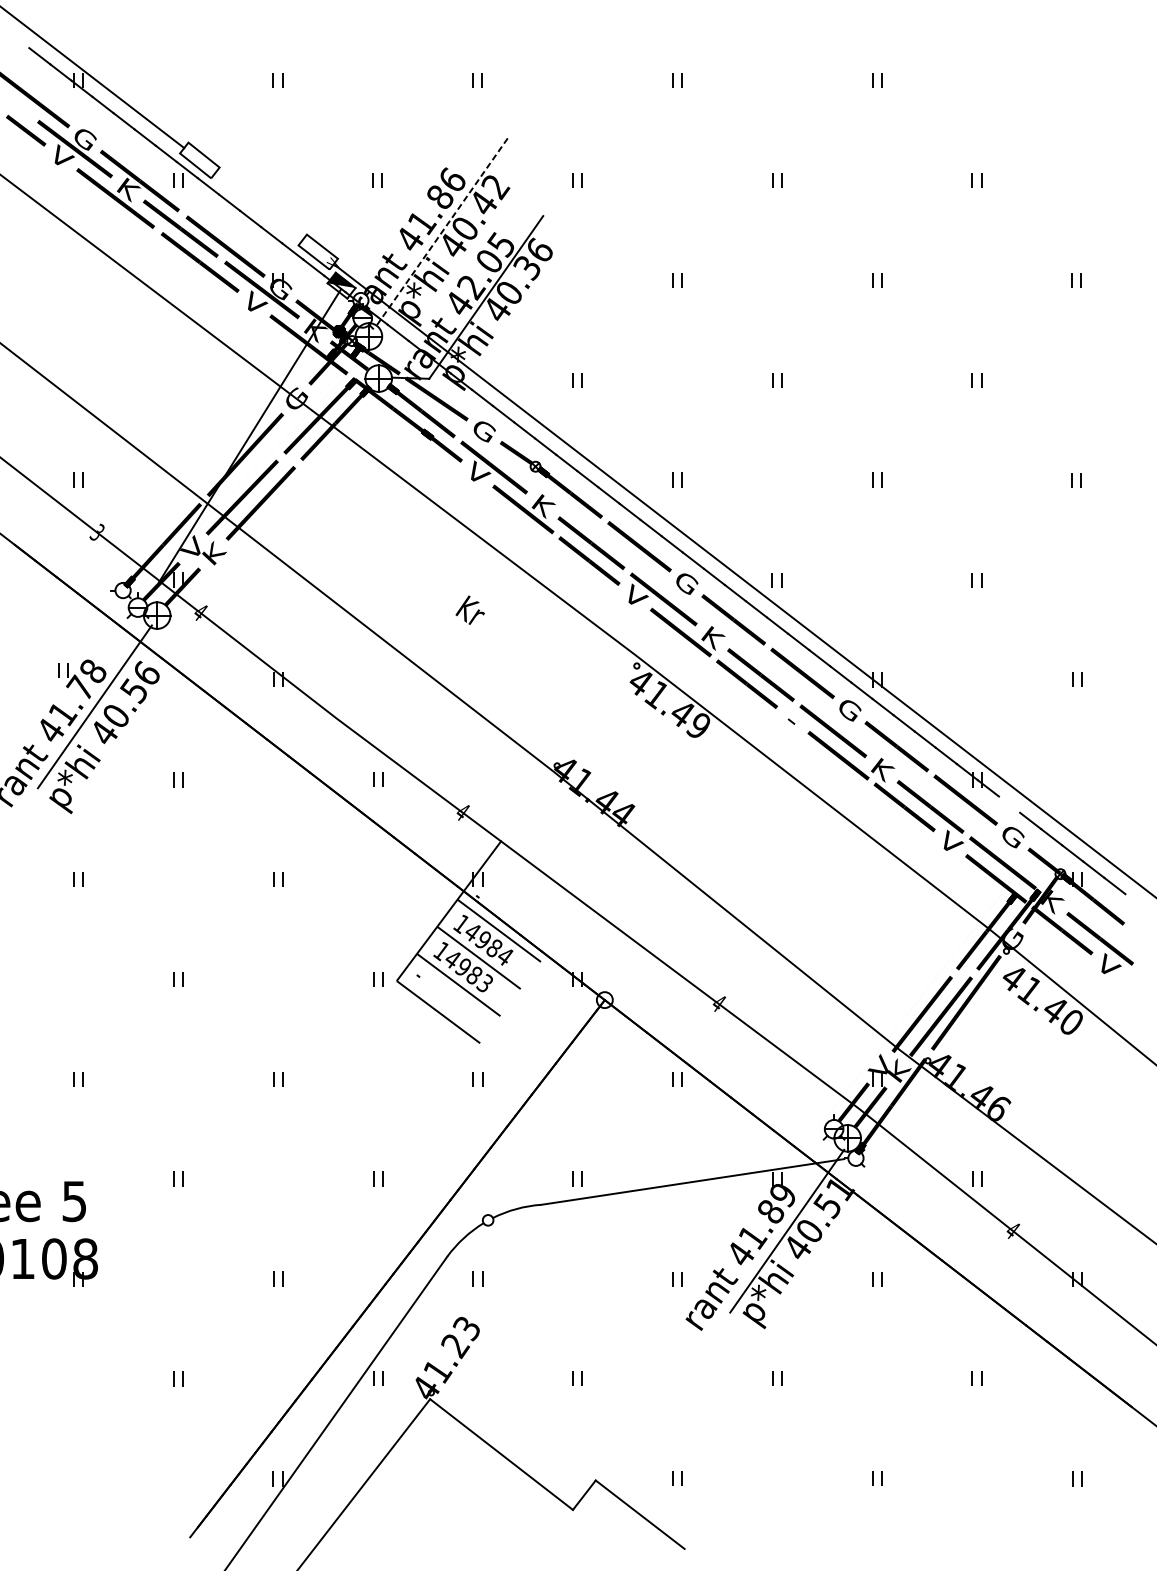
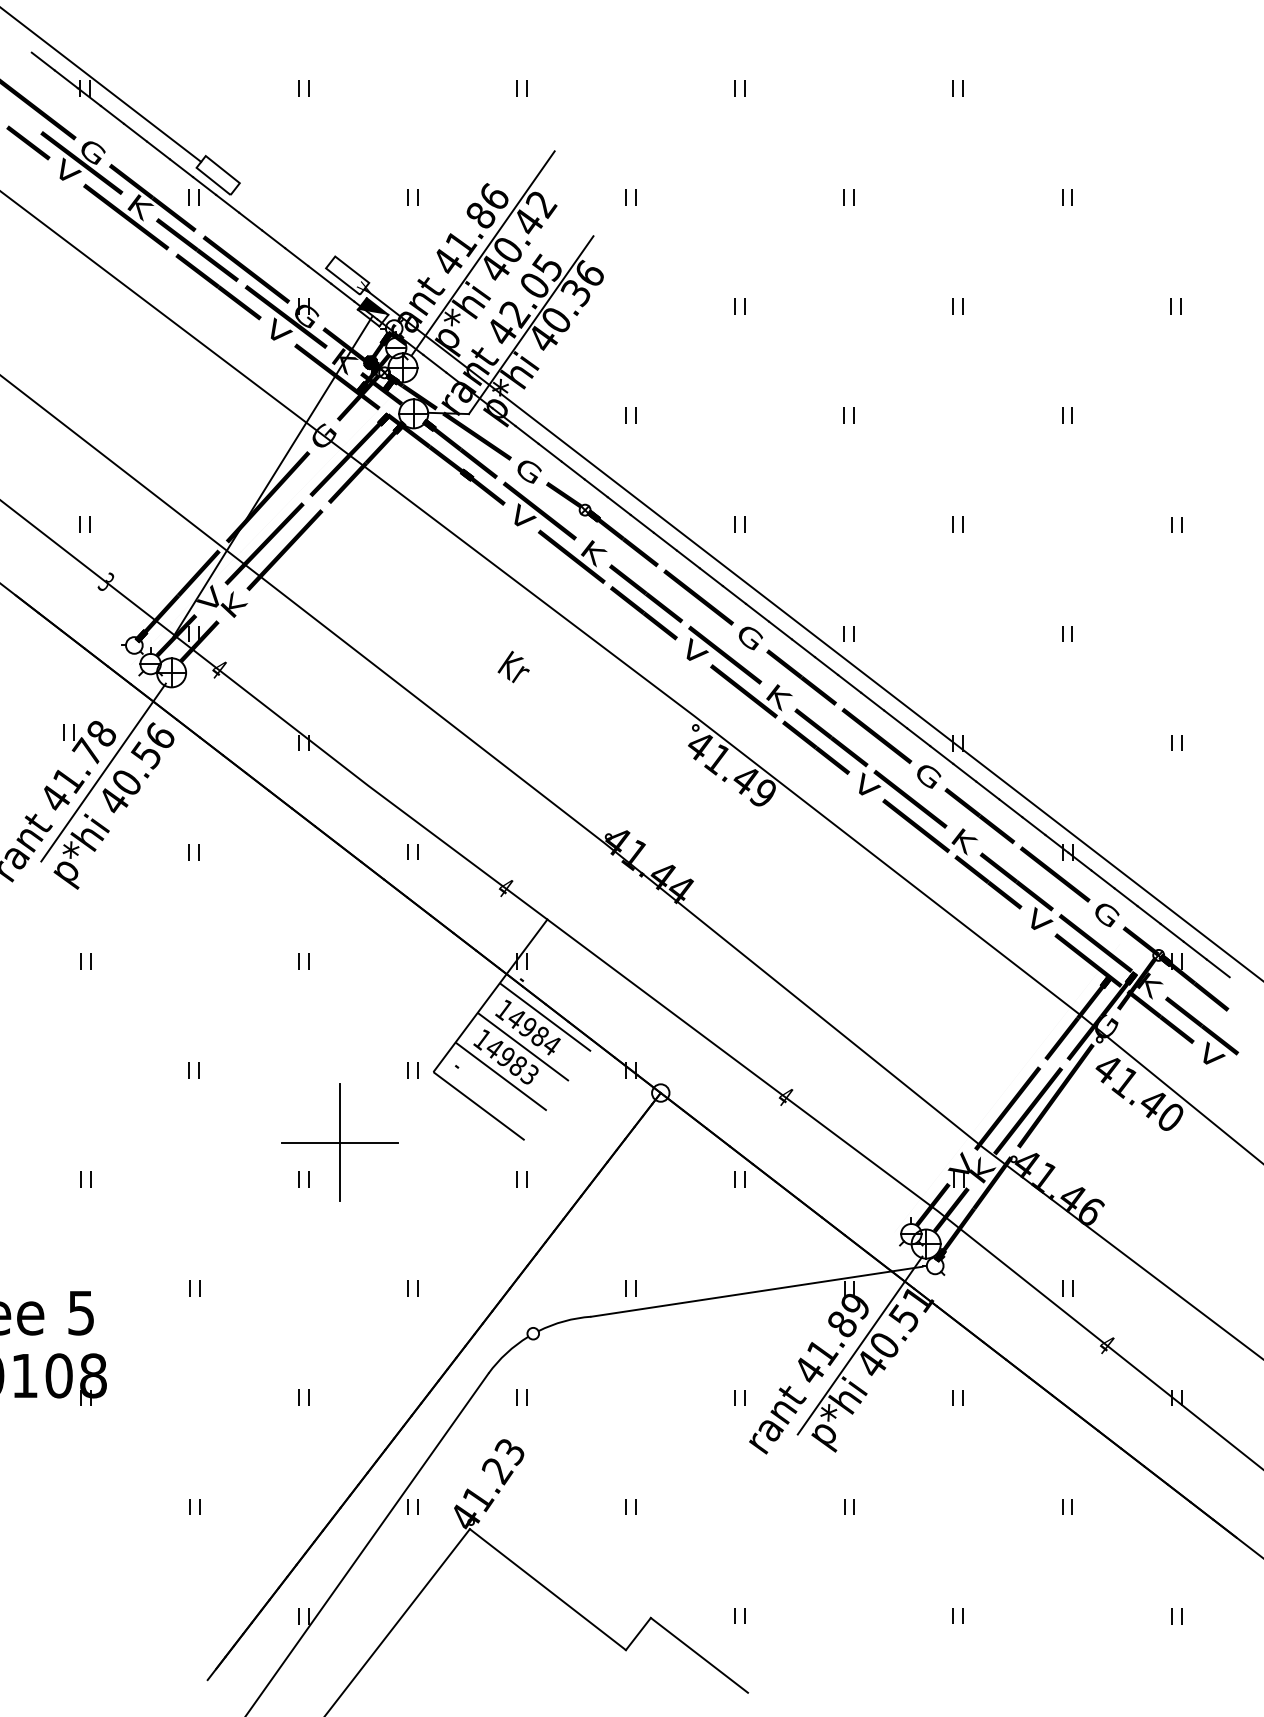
line: (442, 231) -> (483, 253), dashed -> solid
text: (796, 716) -> (870, 783), - -> V
line: (1009, 804) -> (1102, 879), added
part: (310, 1045) -> (339, 1142), added

